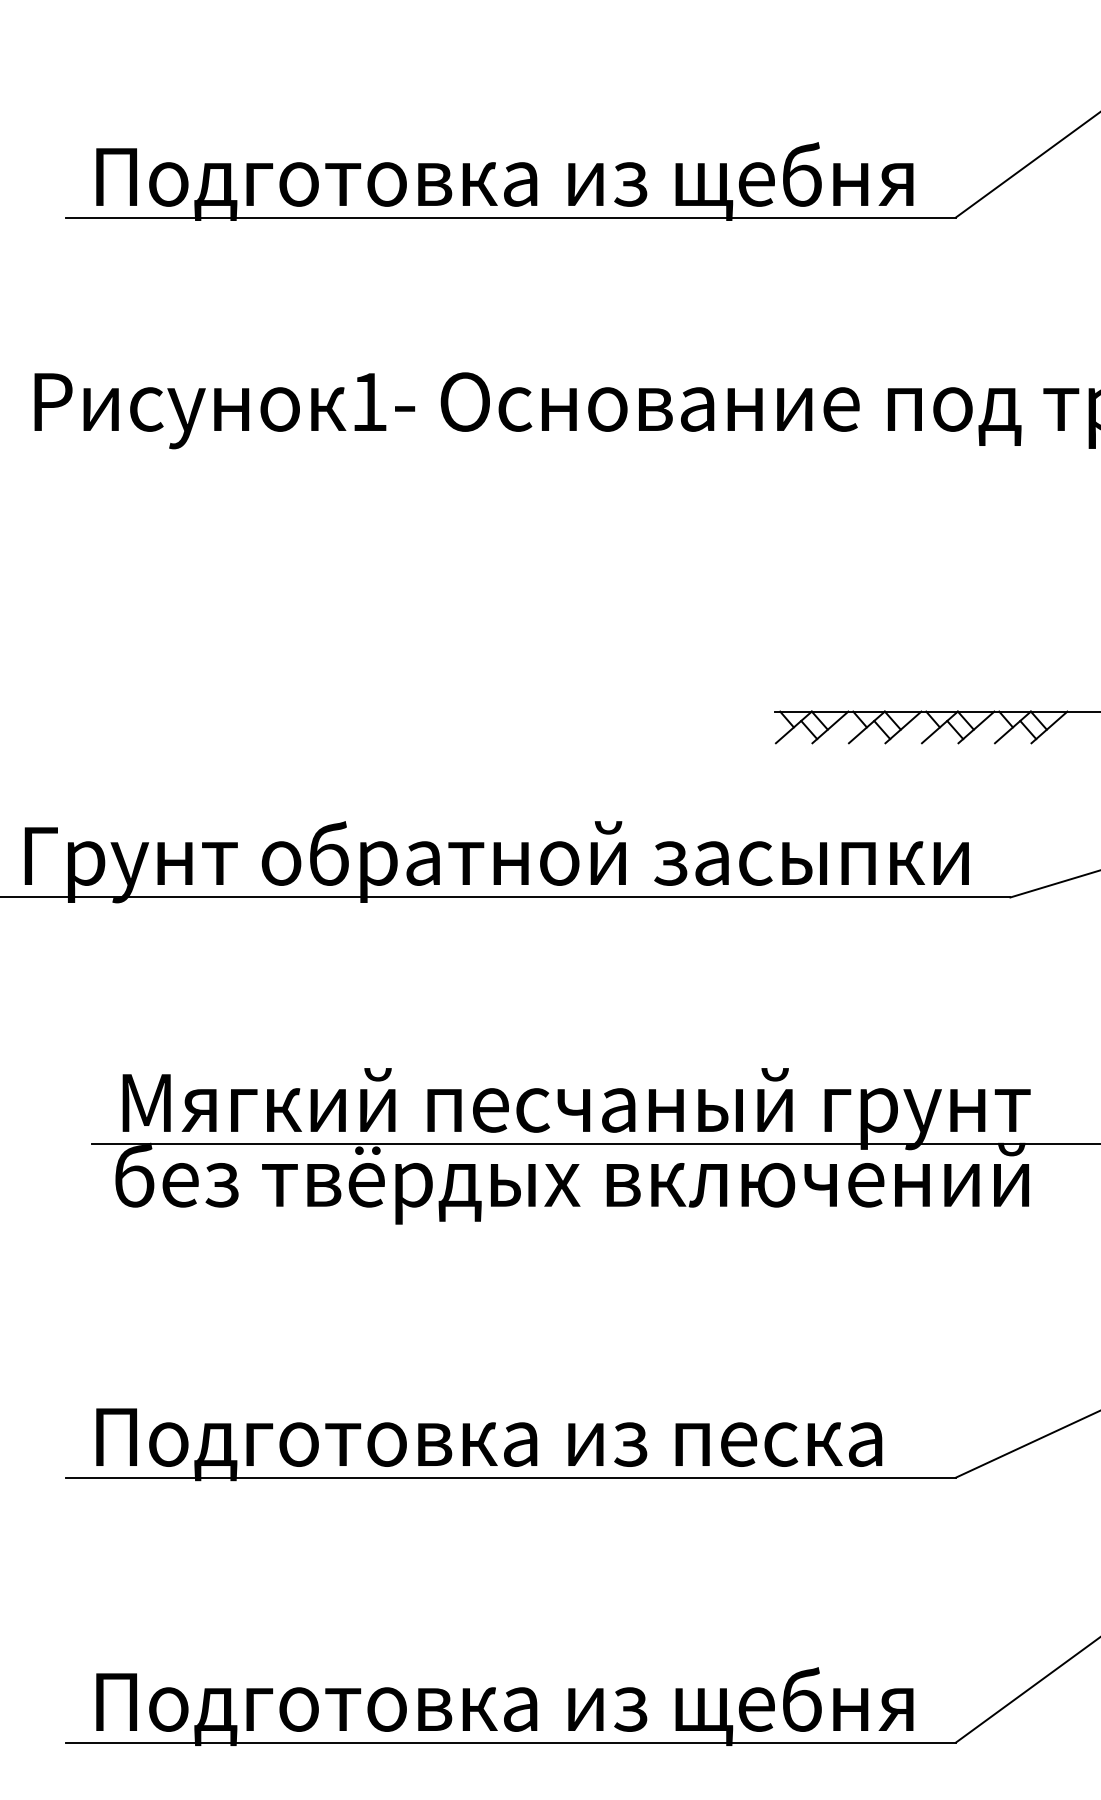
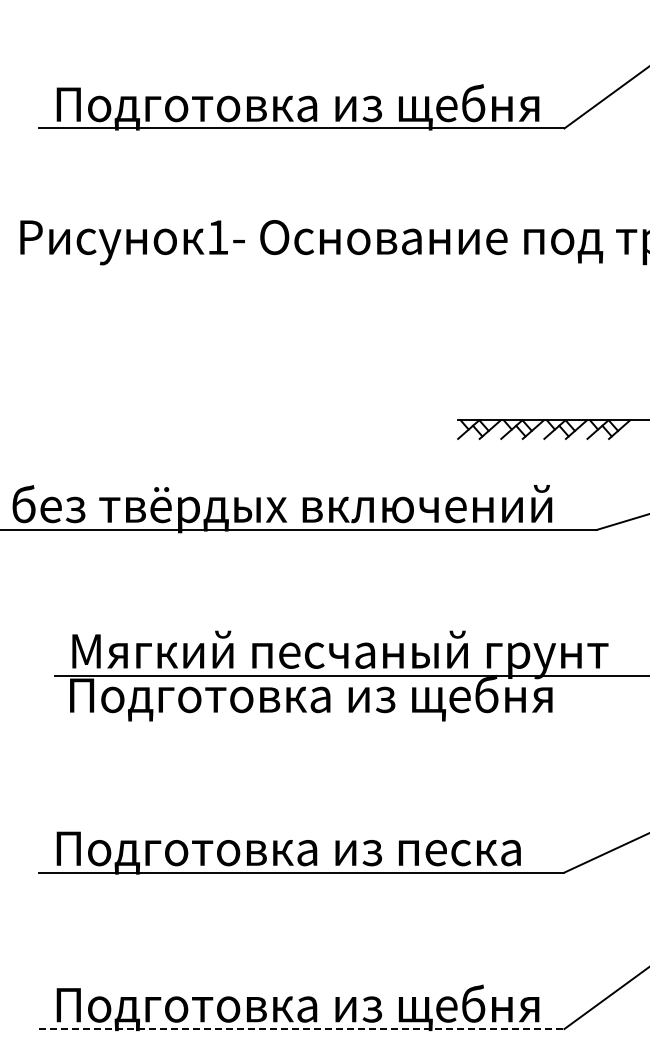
text: (493, 862) -> (291, 509), Грунт обратной засыпки -> без твёрдых включений
text: (571, 1186) -> (337, 700), без твёрдых включений -> Подготовка из щебня
line: (510, 1743) -> (301, 1029), solid -> dashed

